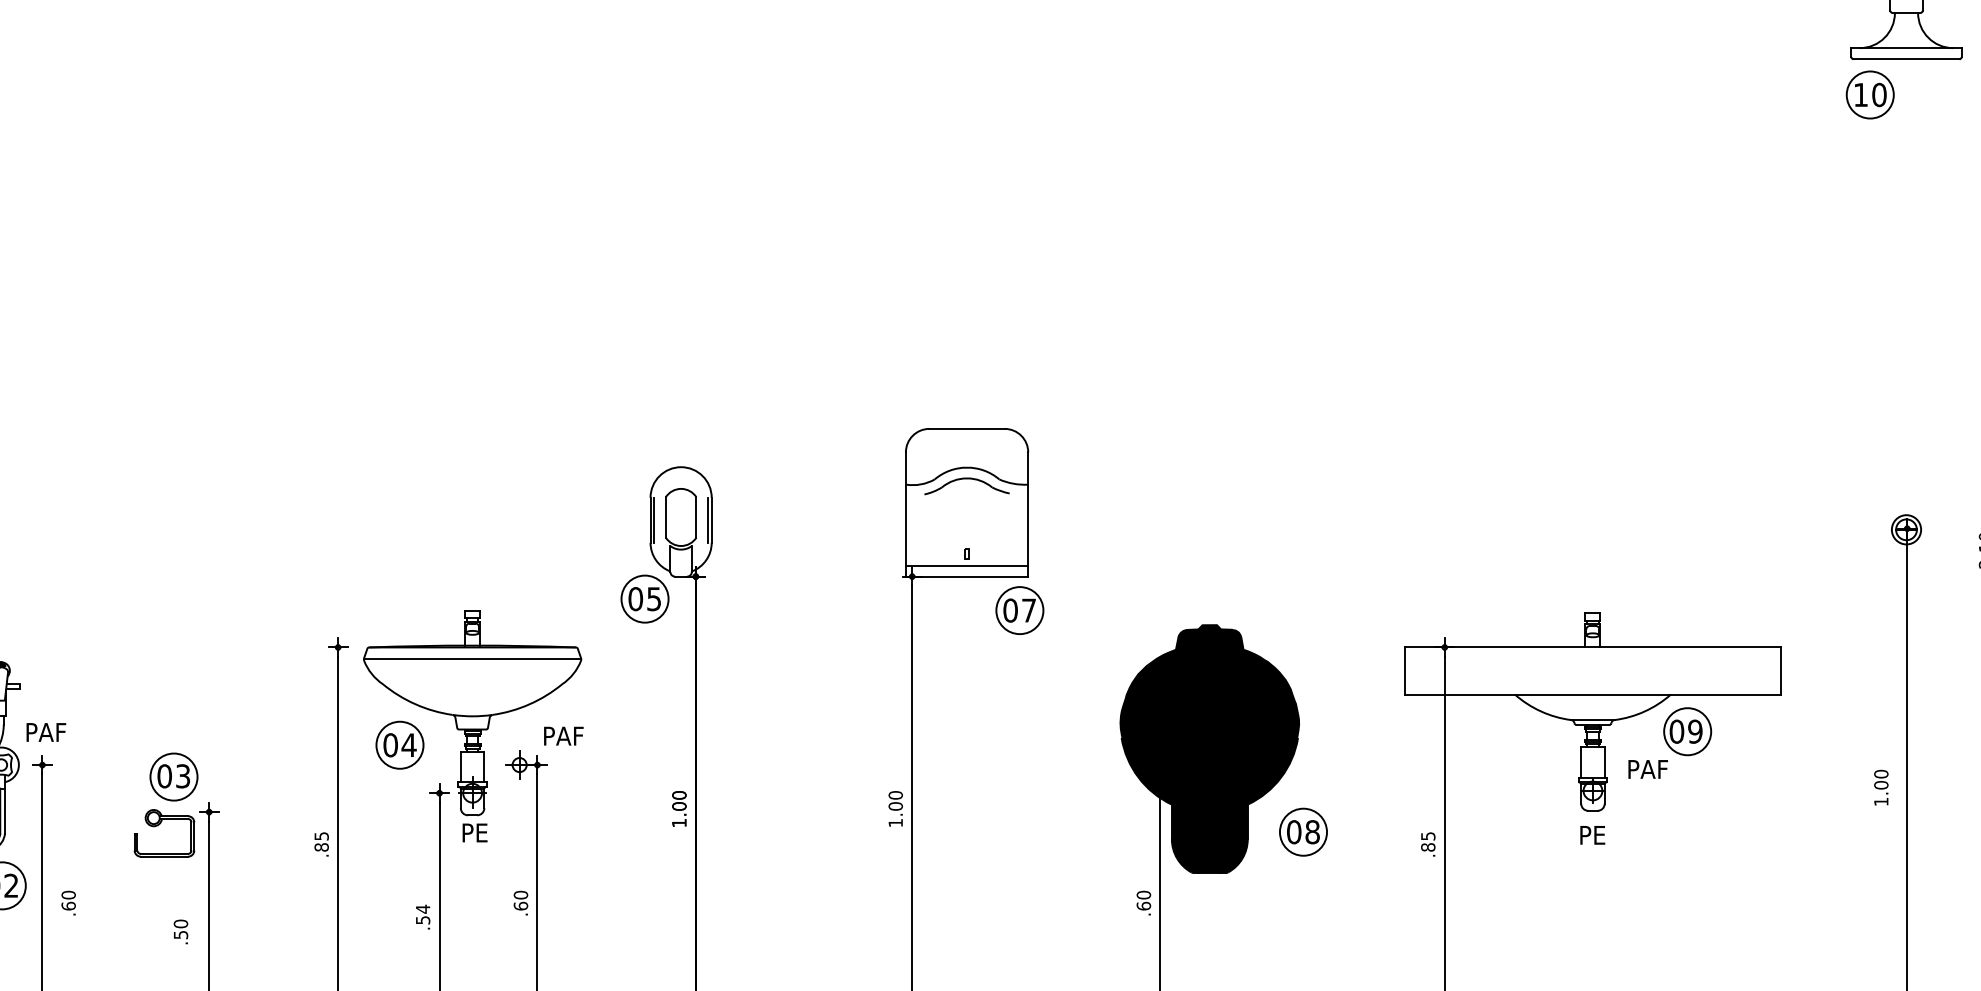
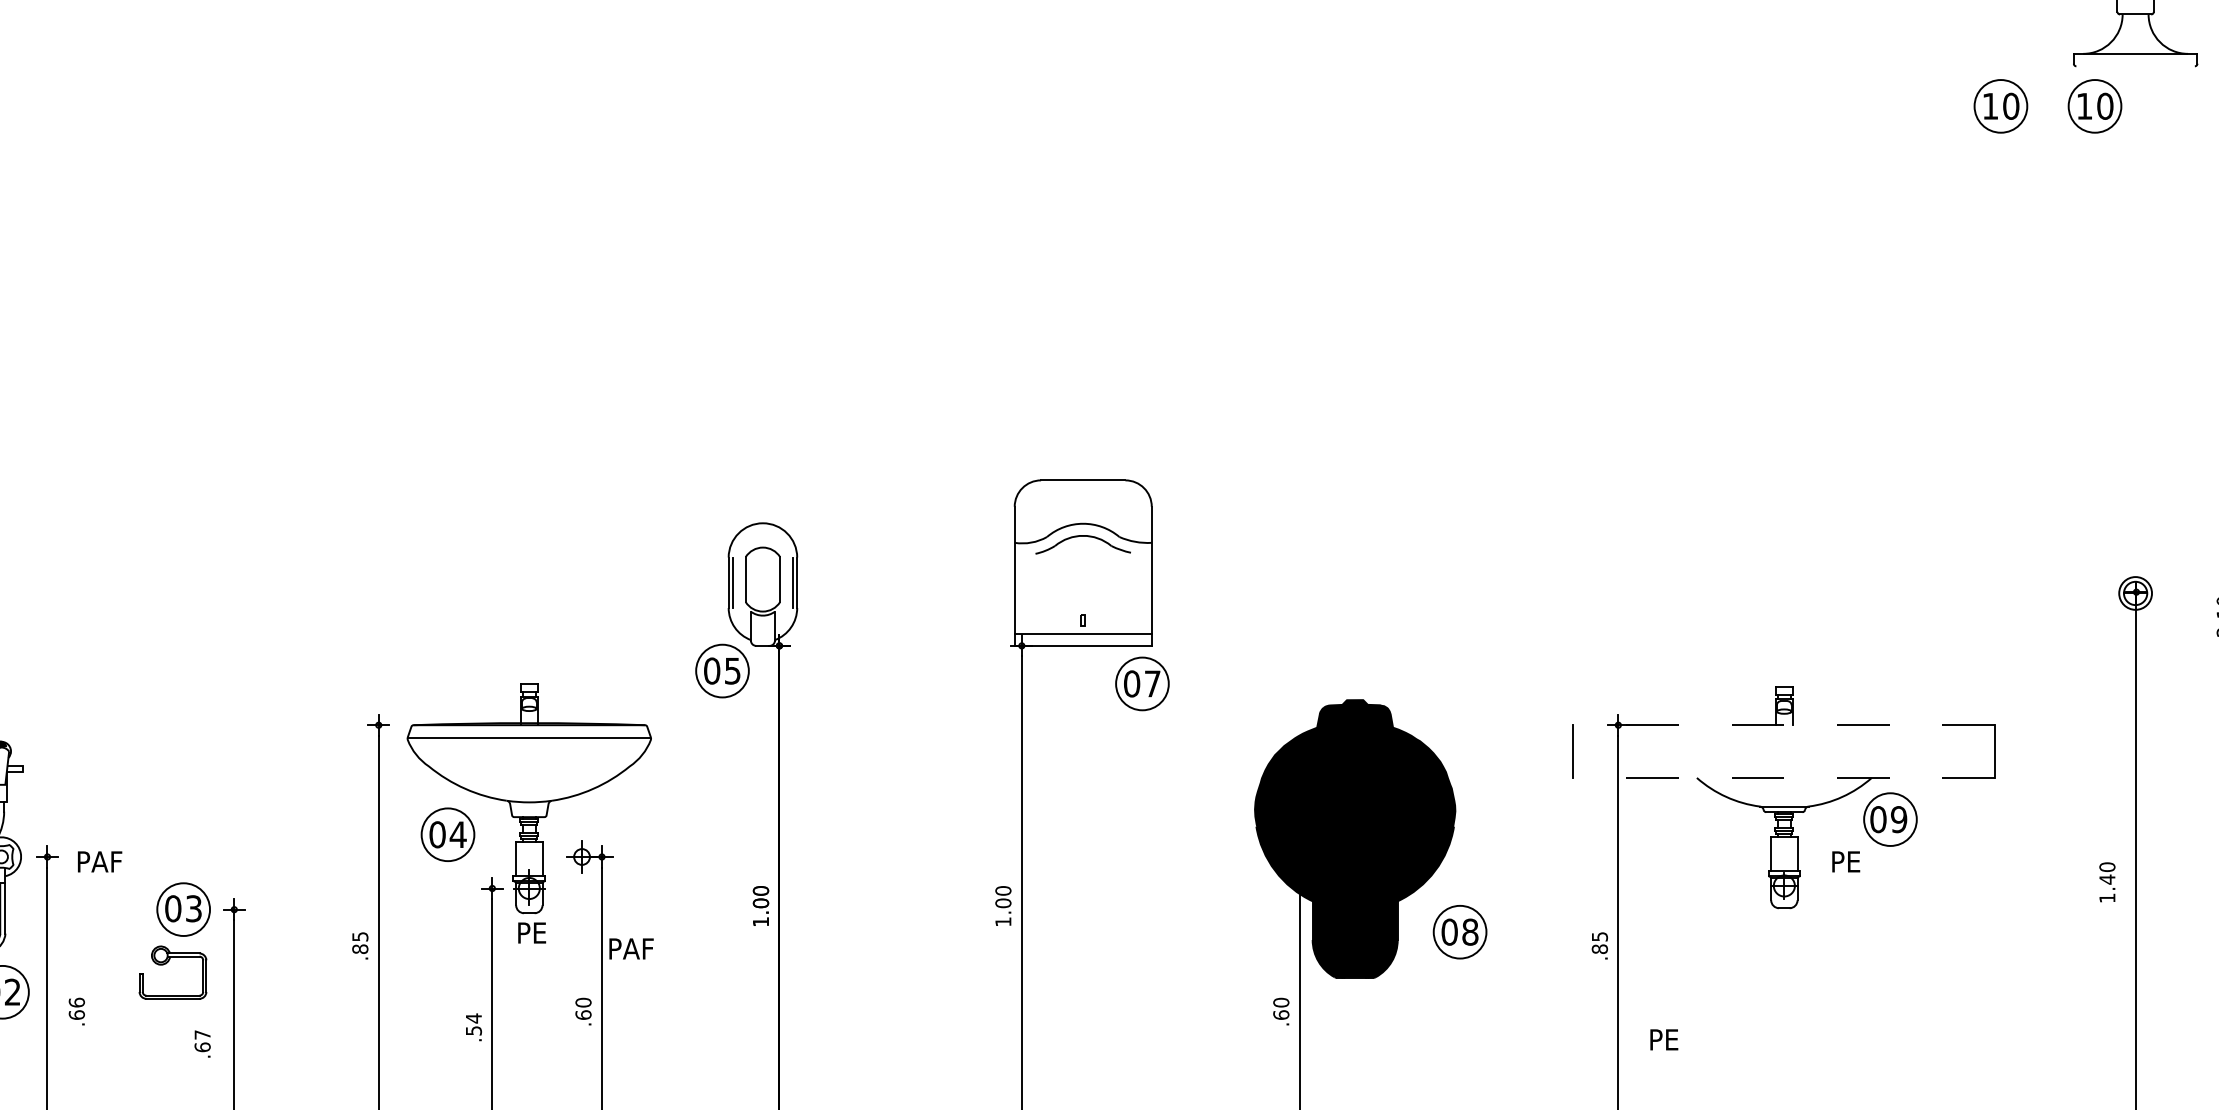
line: (1906, 59) -> (2135, 66), removed
part: (1785, 94) -> (2000, 105), added
line: (1592, 647) -> (1783, 725), solid -> dashed
line: (1592, 694) -> (1783, 777), solid -> dashed
text: (46, 732) -> (100, 861), moved
text: (563, 735) -> (631, 948), moved
text: (1647, 769) -> (1845, 861), PAF -> PE
text: (1881, 784) -> (2107, 878), 1.00 -> 1.40
part: (165, 804) -> (174, 940), moved
text: (1592, 835) -> (1663, 1040), moved
text: (68, 894) -> (76, 1001), .60 -> .66
text: (180, 929) -> (202, 1041), .50 -> .67

